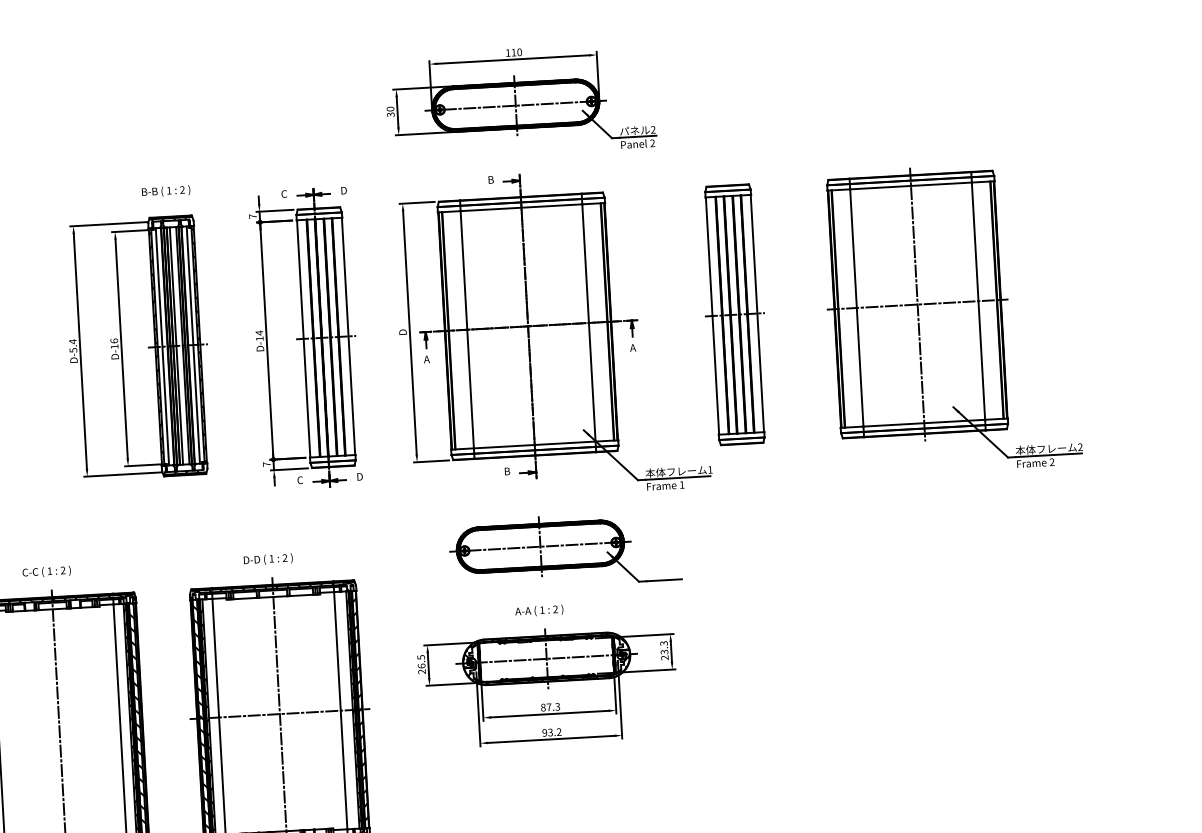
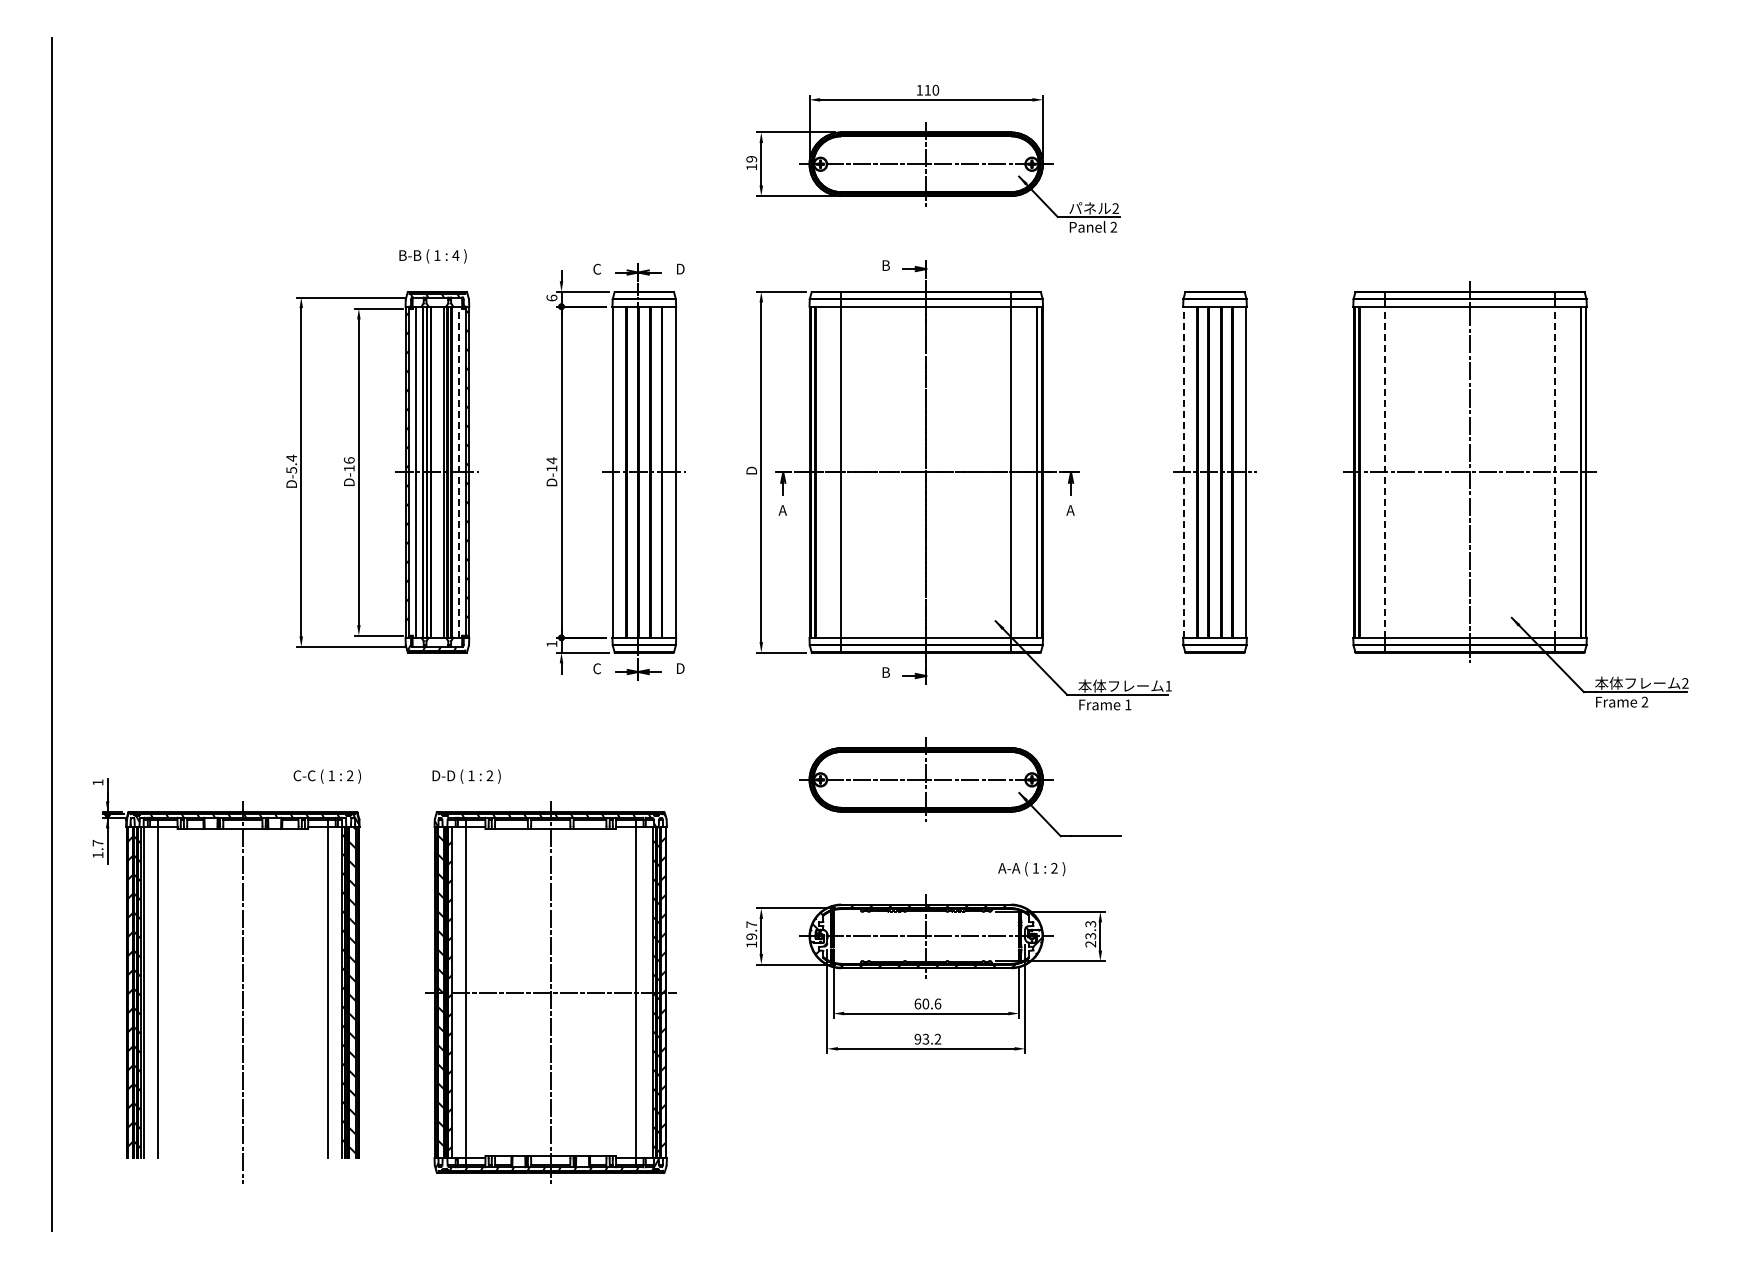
text: (390, 112) -> (751, 163), 30 -> 19
text: (182, 189) -> (455, 255), 2 -> 4
text: (252, 216) -> (551, 297), 7 -> 6
line: (978, 301) -> (1554, 472), solid -> dashed
line: (857, 308) -> (1385, 472), solid -> dashed
line: (712, 316) -> (1183, 472), solid -> dashed
line: (176, 345) -> (435, 471), removed
line: (193, 345) -> (458, 472), solid -> dashed
text: (266, 464) -> (551, 643), 7 -> 1
text: (268, 559) -> (466, 776), moved
text: (46, 571) -> (326, 776), moved
text: (539, 611) -> (1031, 869), moved
text: (421, 664) -> (751, 934), 26.5 -> 19.7
text: (550, 706) -> (927, 1003), 87.3 -> 60.6

